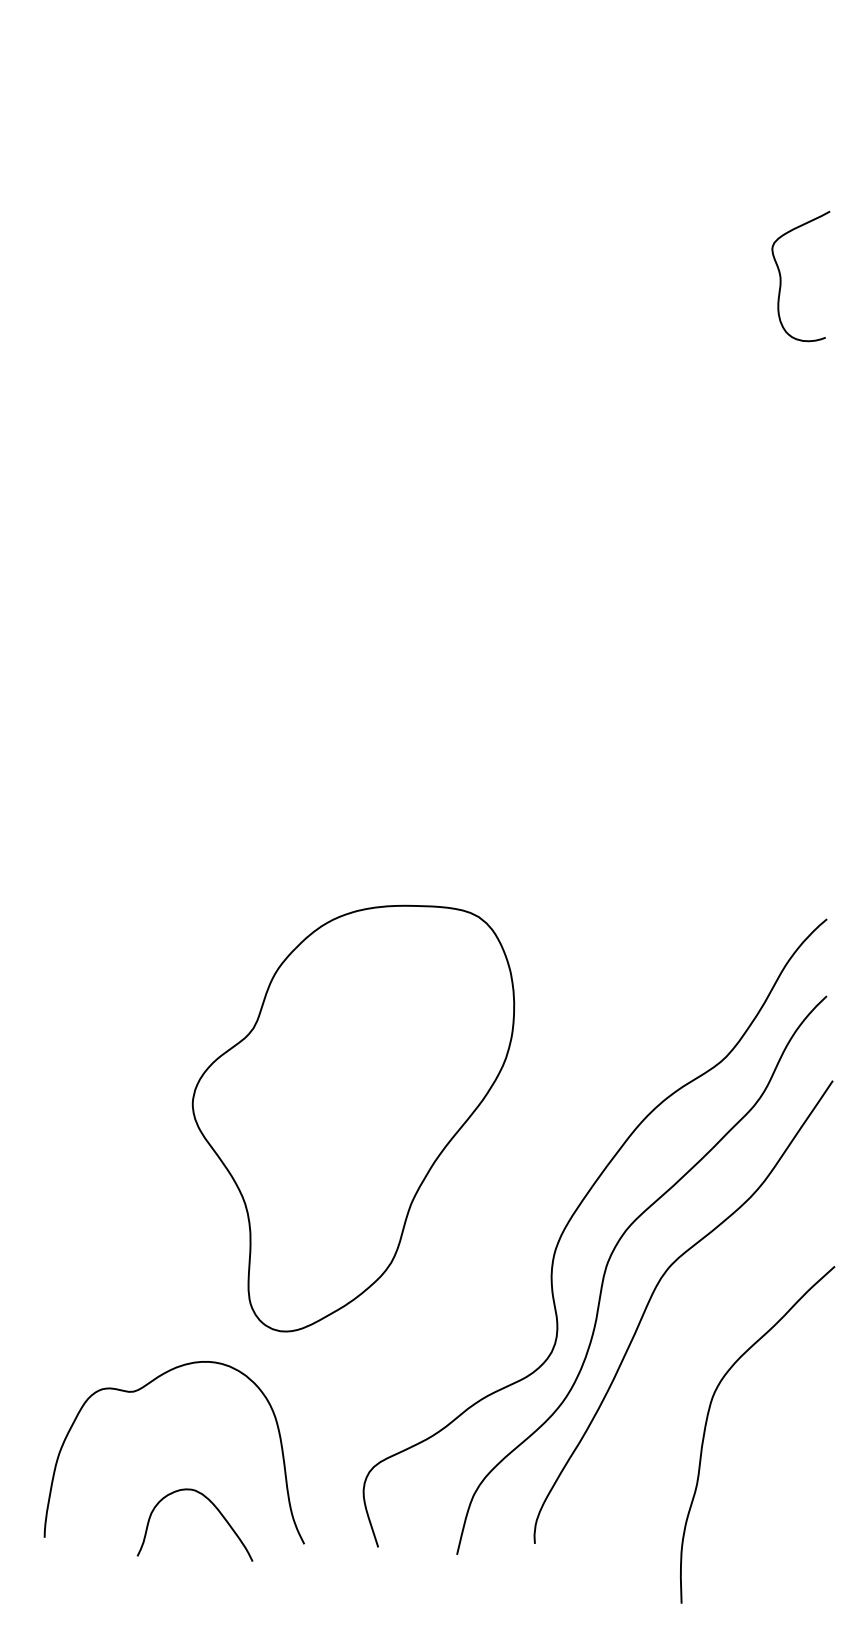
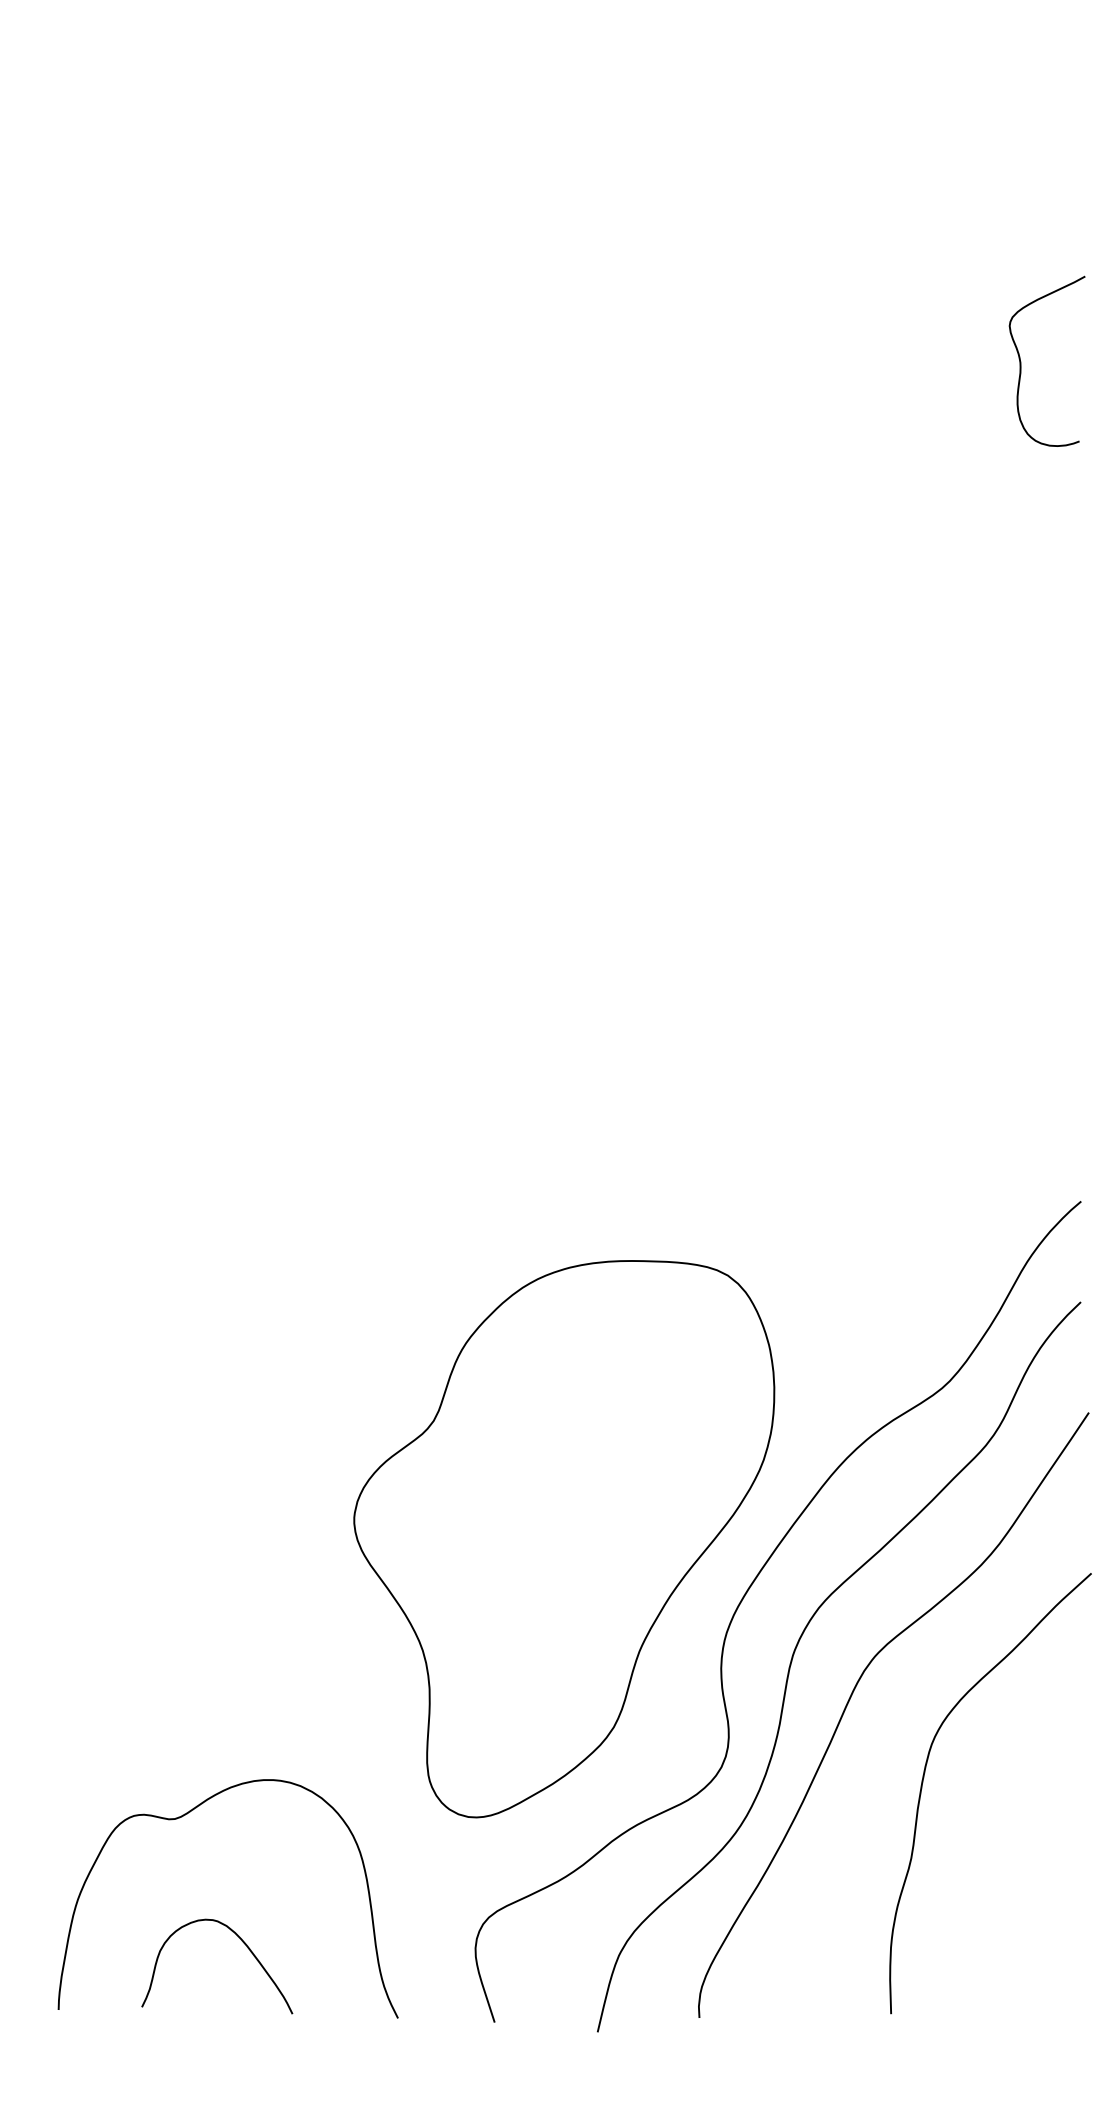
part: (353, 1118) -> (564, 1539), moved
curve: (706, 1426) -> (923, 1782), moved
curve: (213, 1506) -> (241, 1941), moved

